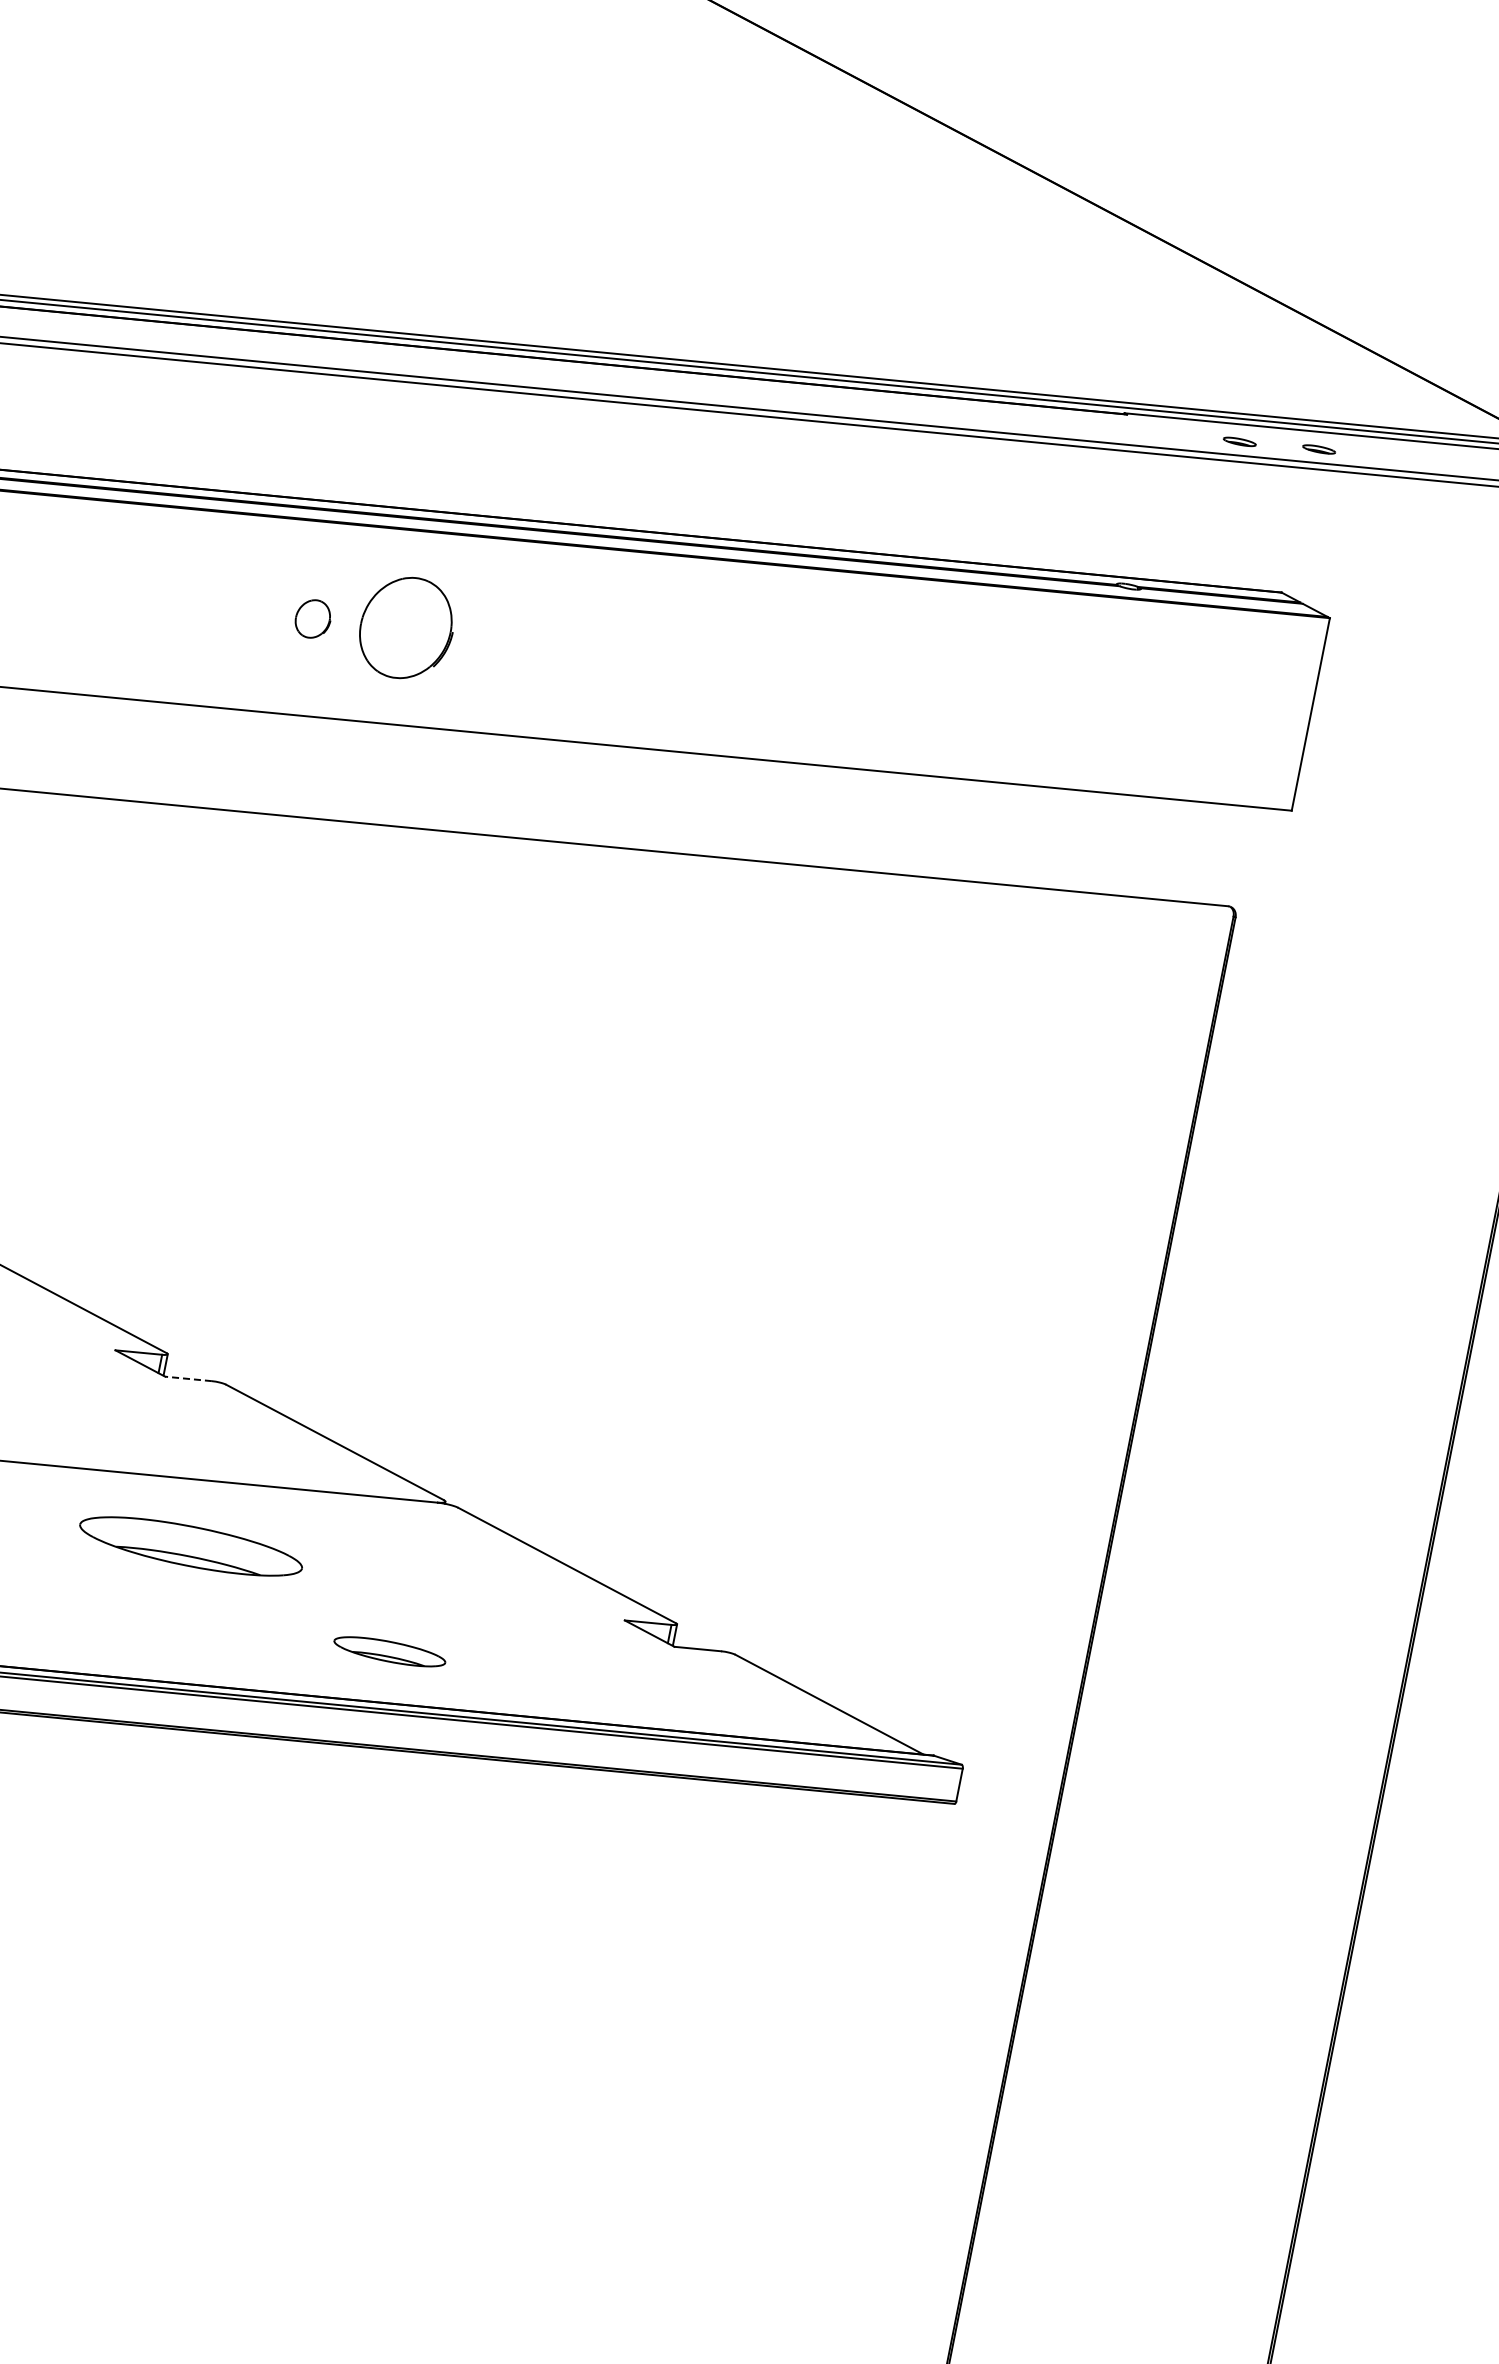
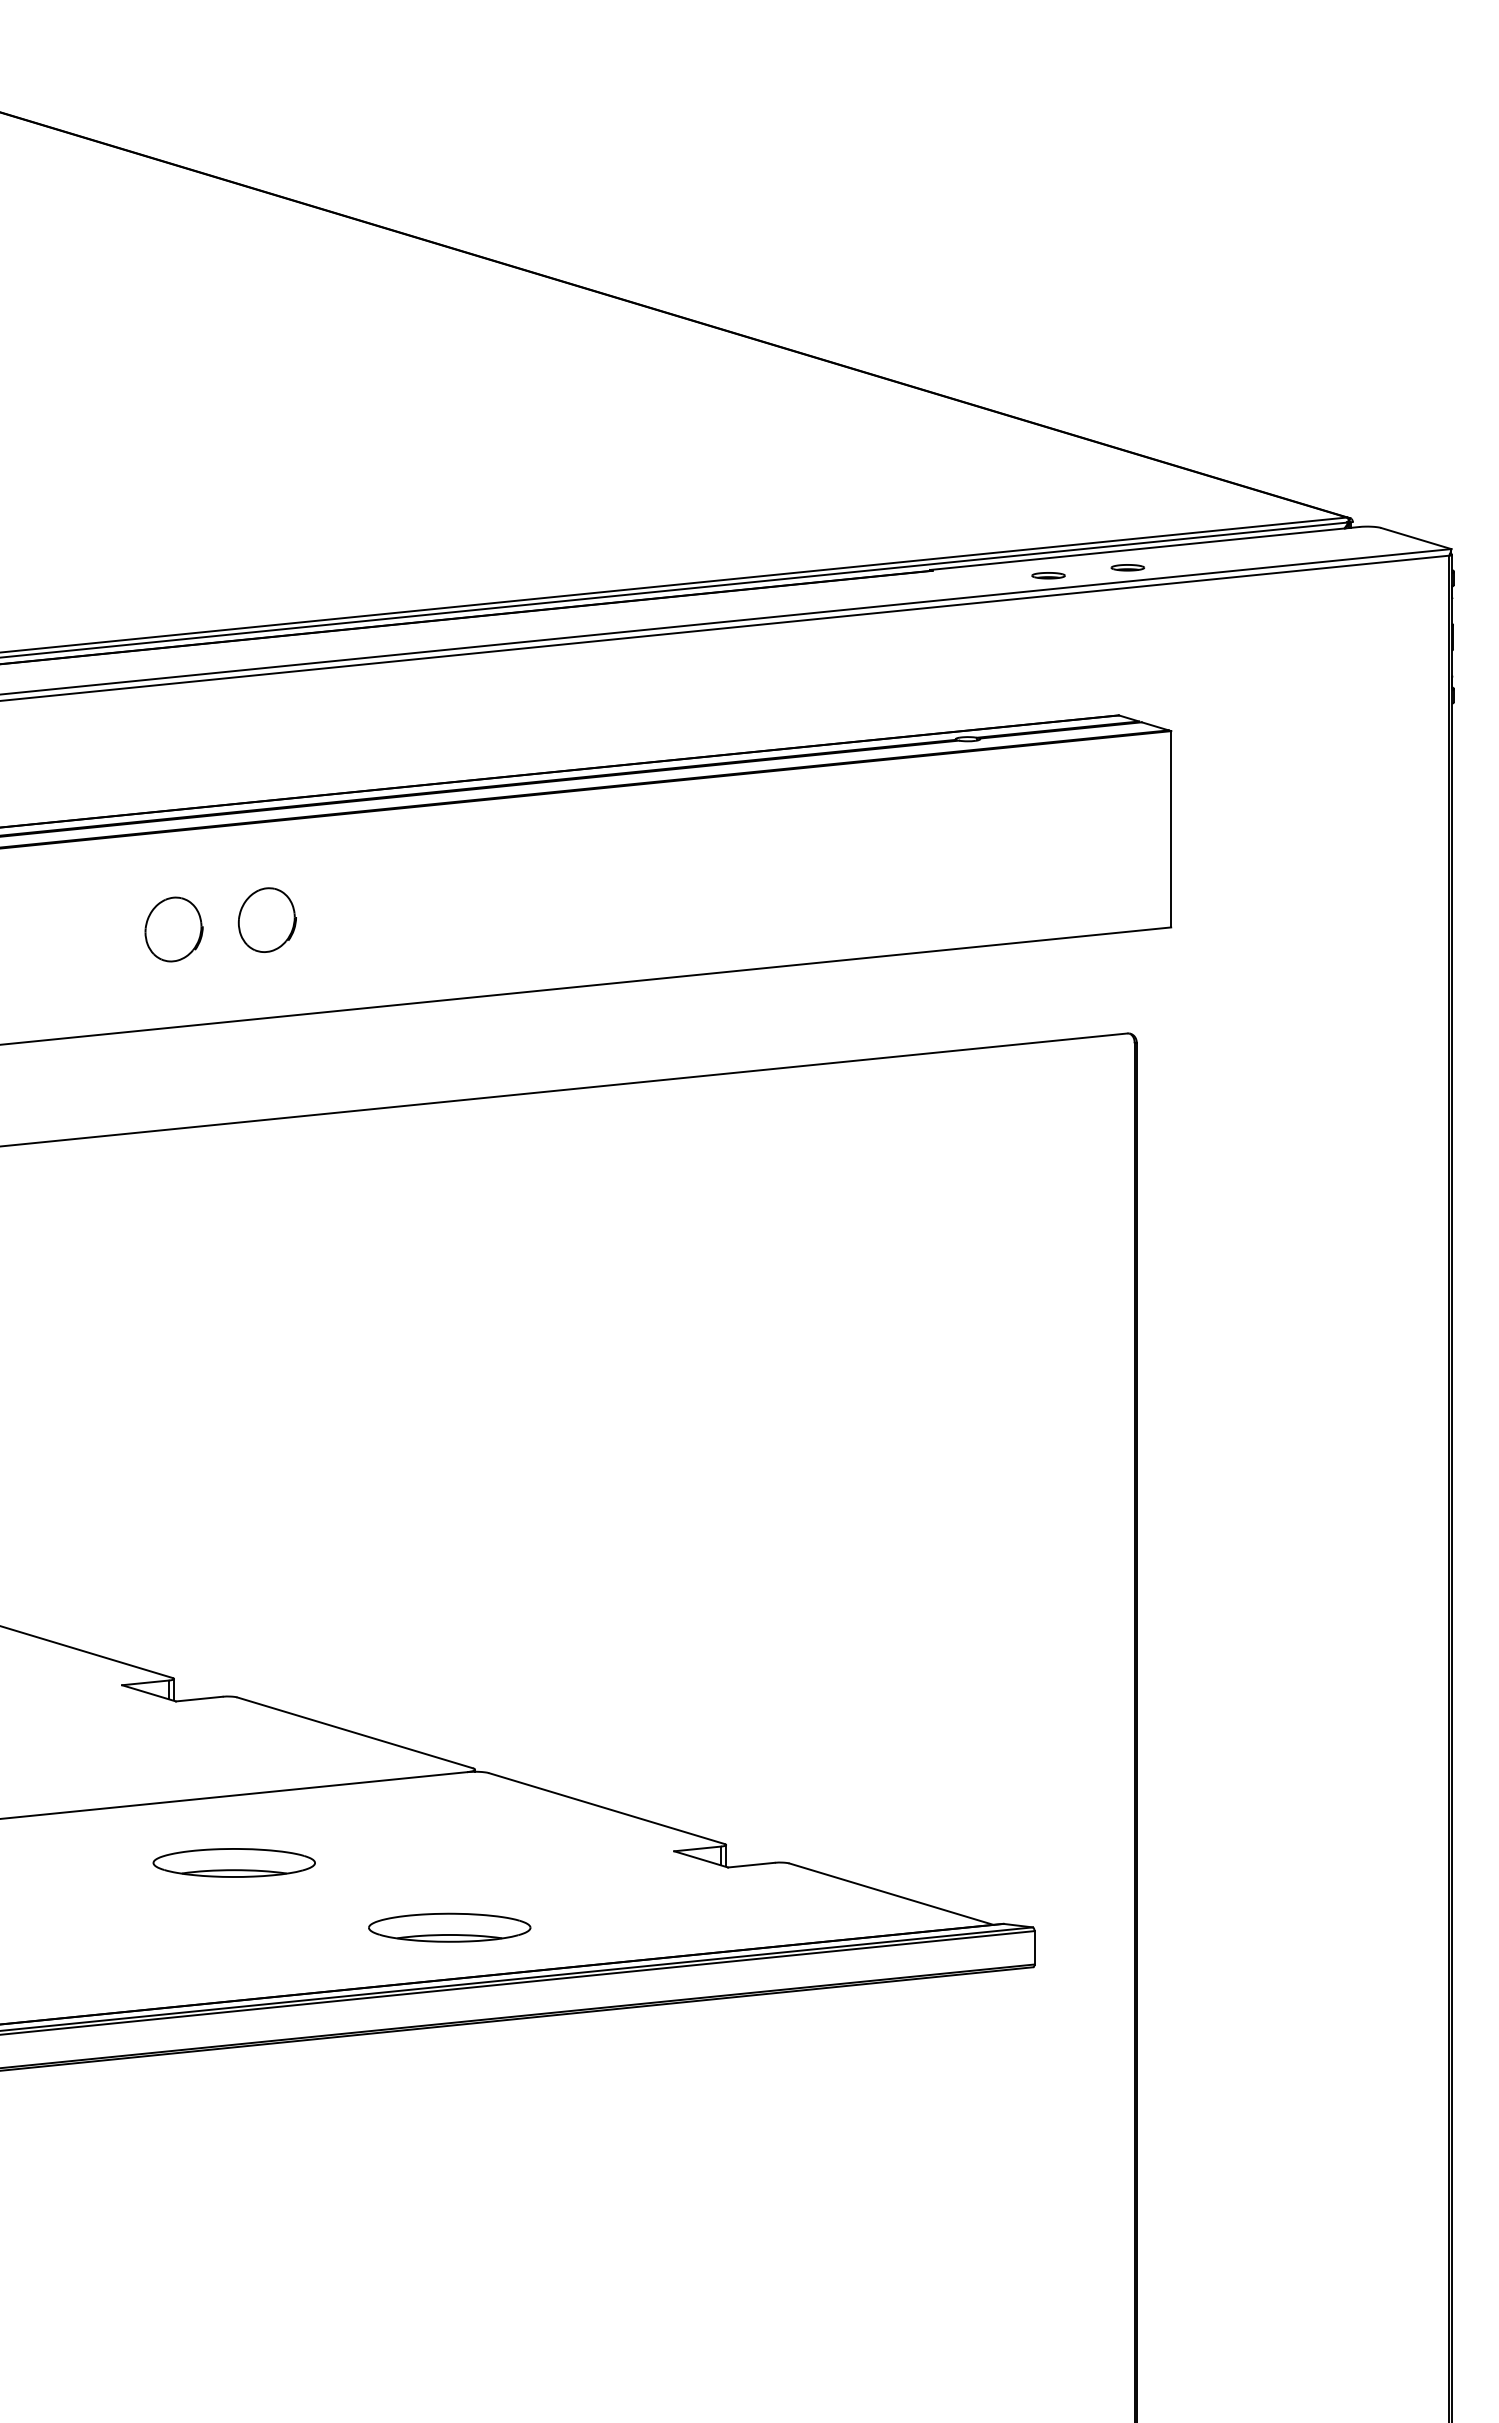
part: (312, 618) -> (173, 929), size x1.67
part: (405, 627) -> (266, 919), size x0.62
line: (187, 1379) -> (198, 1699), dashed -> solid
part: (190, 1545) -> (233, 1862), size x0.71
part: (389, 1651) -> (449, 1927), size x1.43

